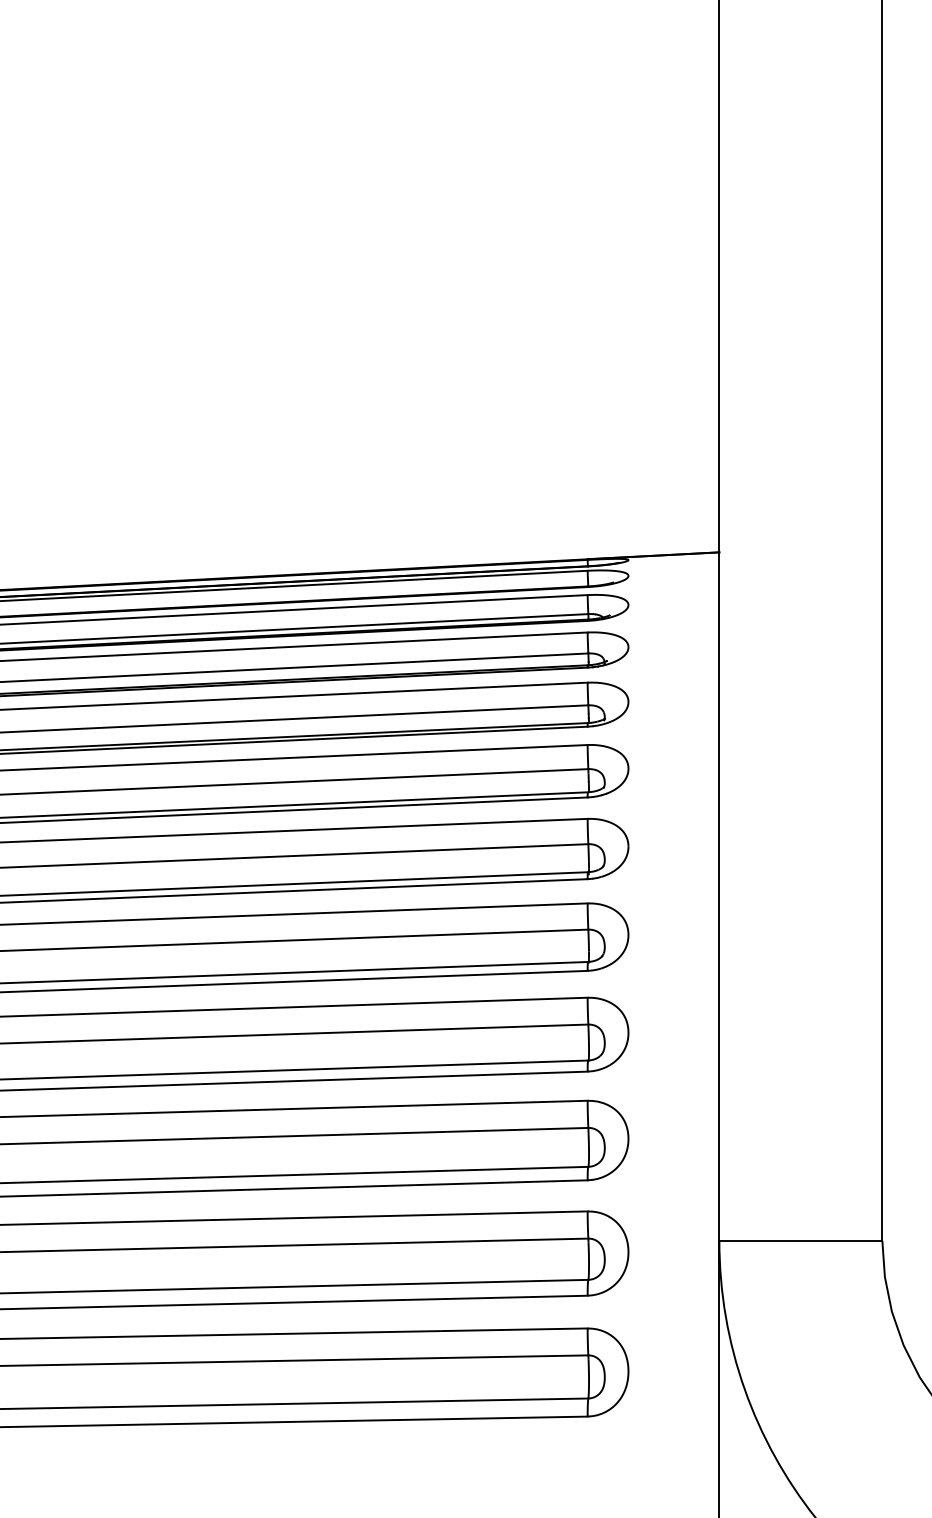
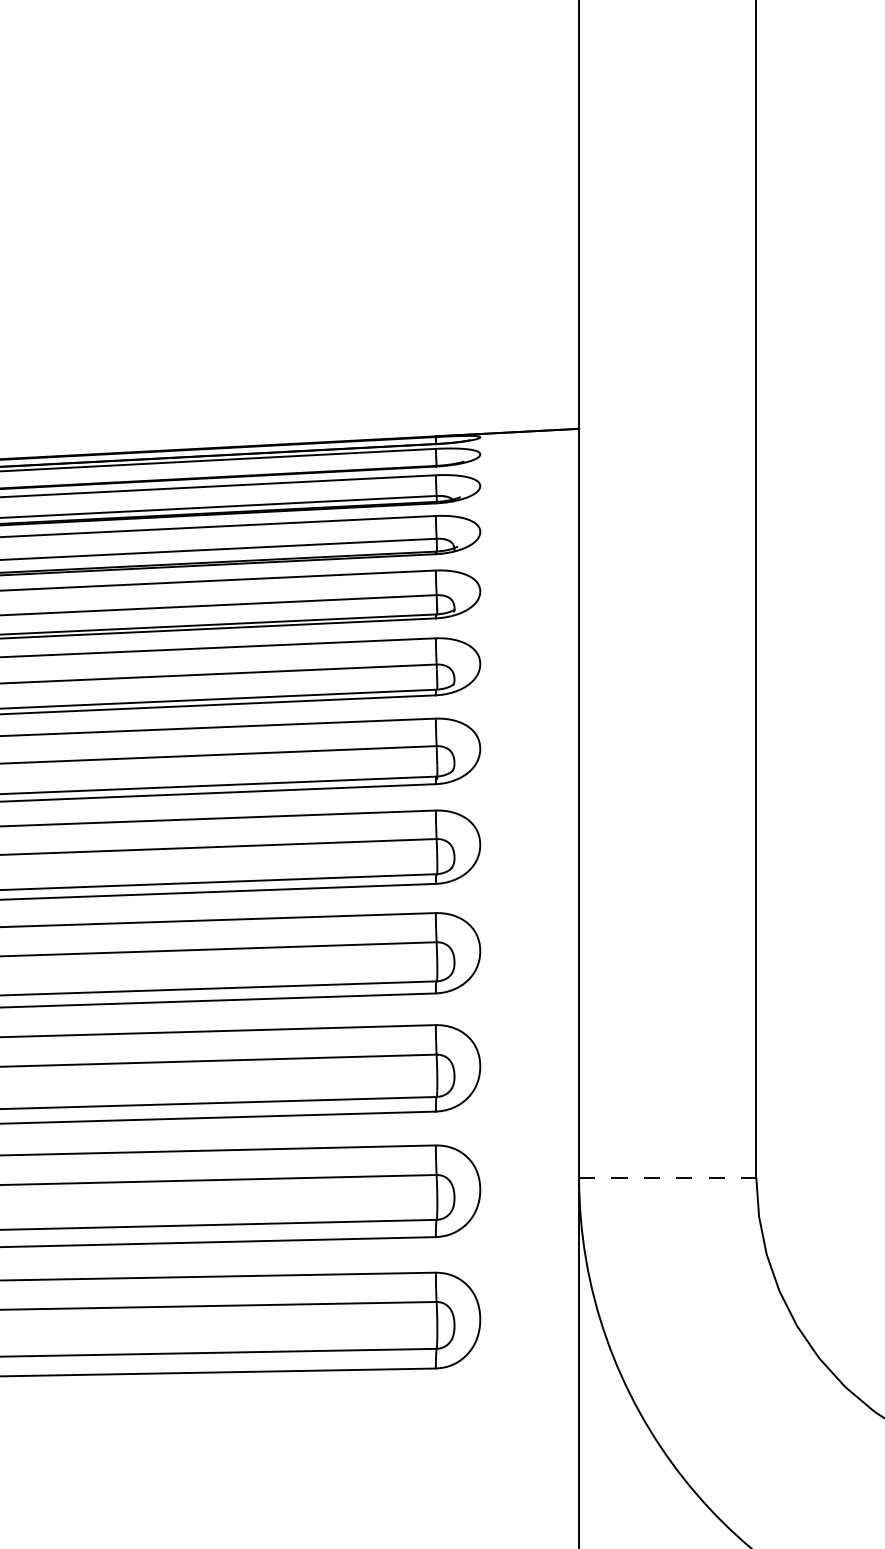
line: (801, 1240) -> (668, 1177), solid -> dashed

